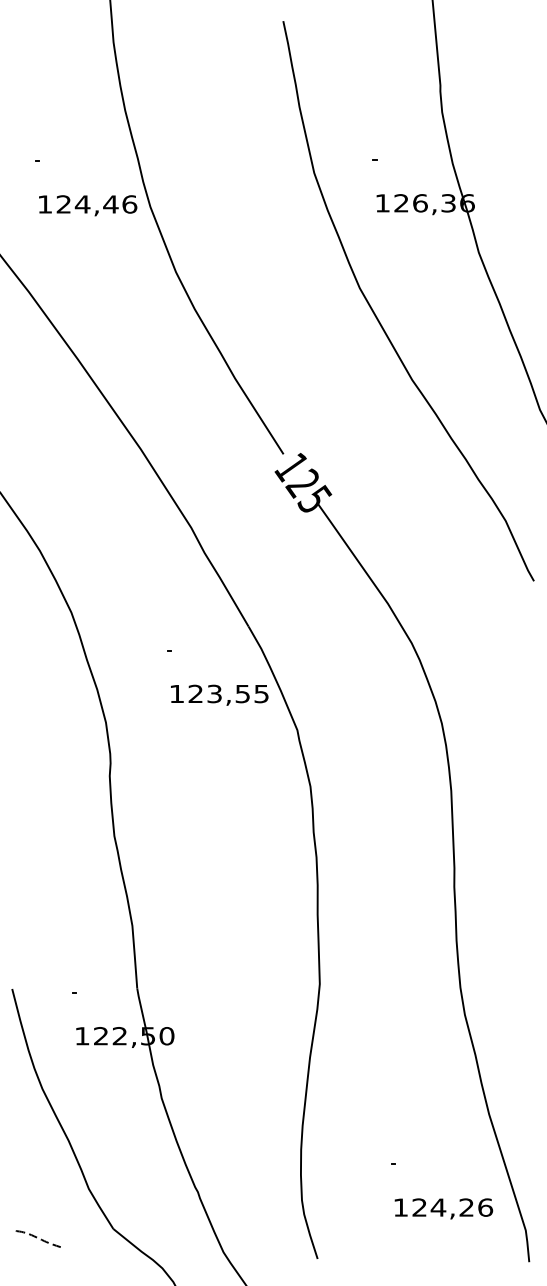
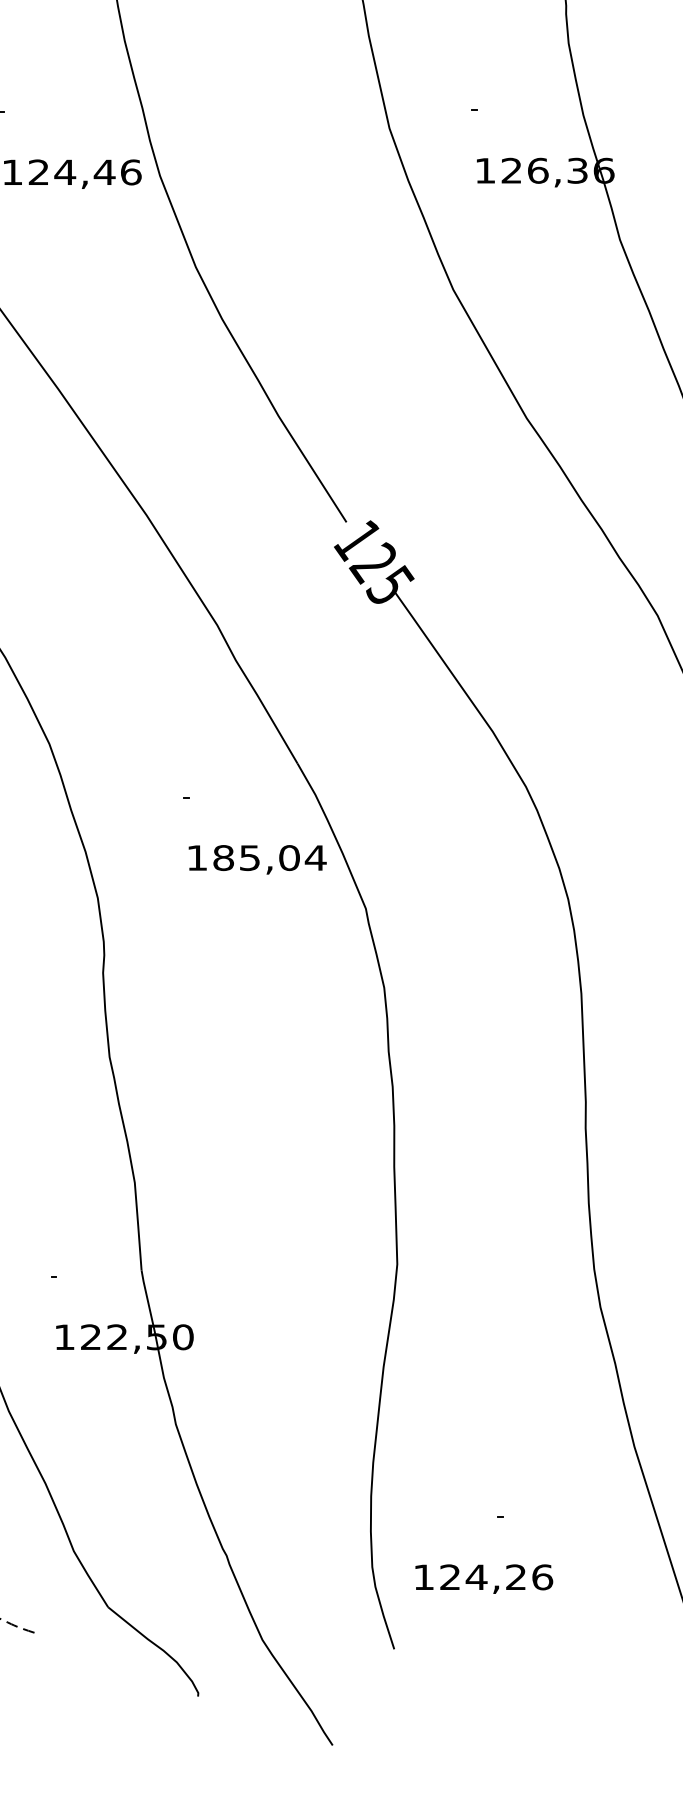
text: (228, 693) -> (269, 857), 123,55 -> 185,04
text: (443, 1208) -> (483, 1578), moved

